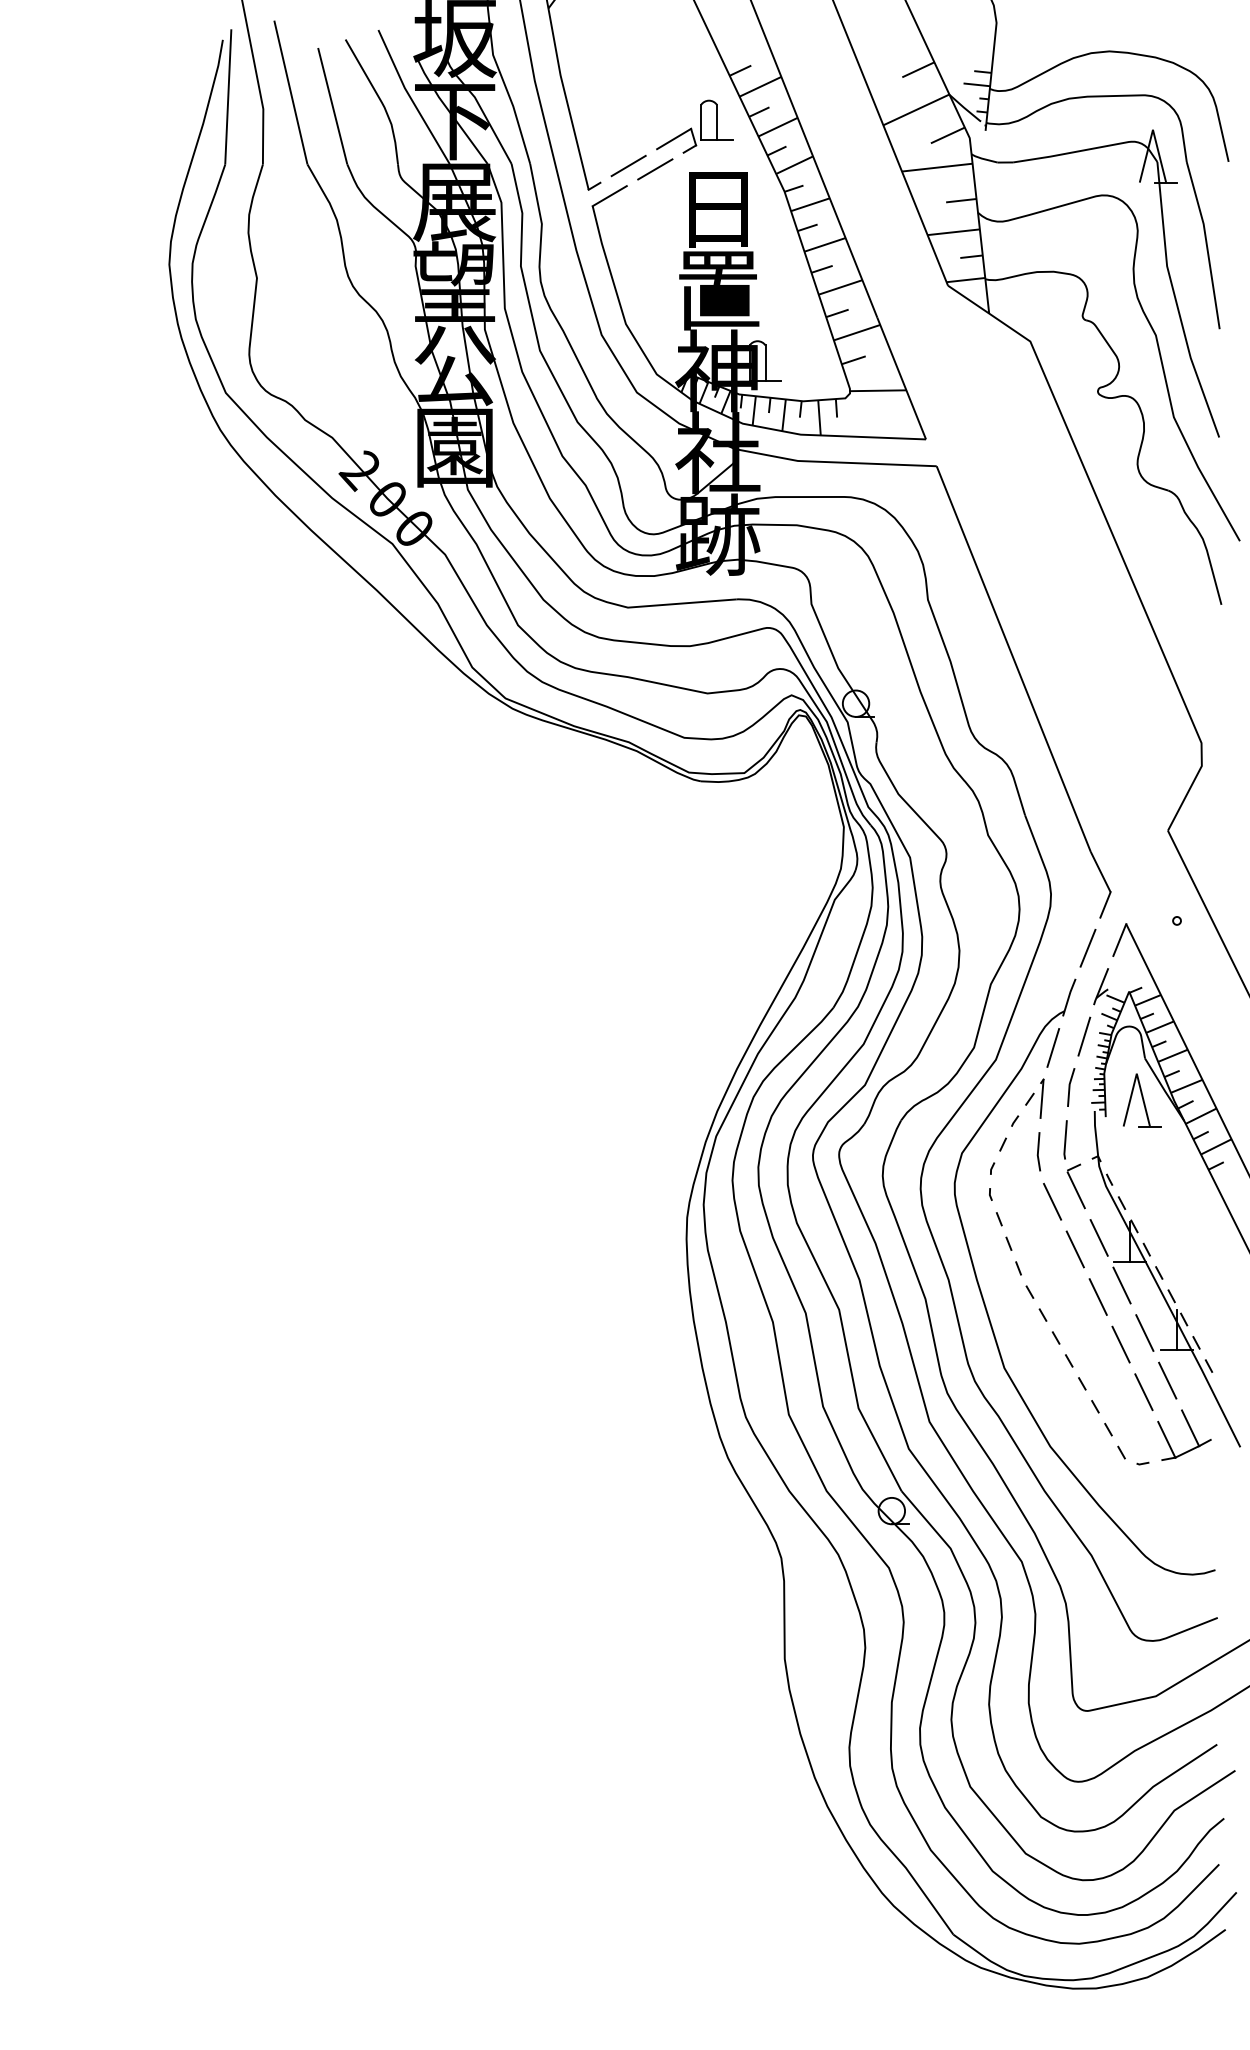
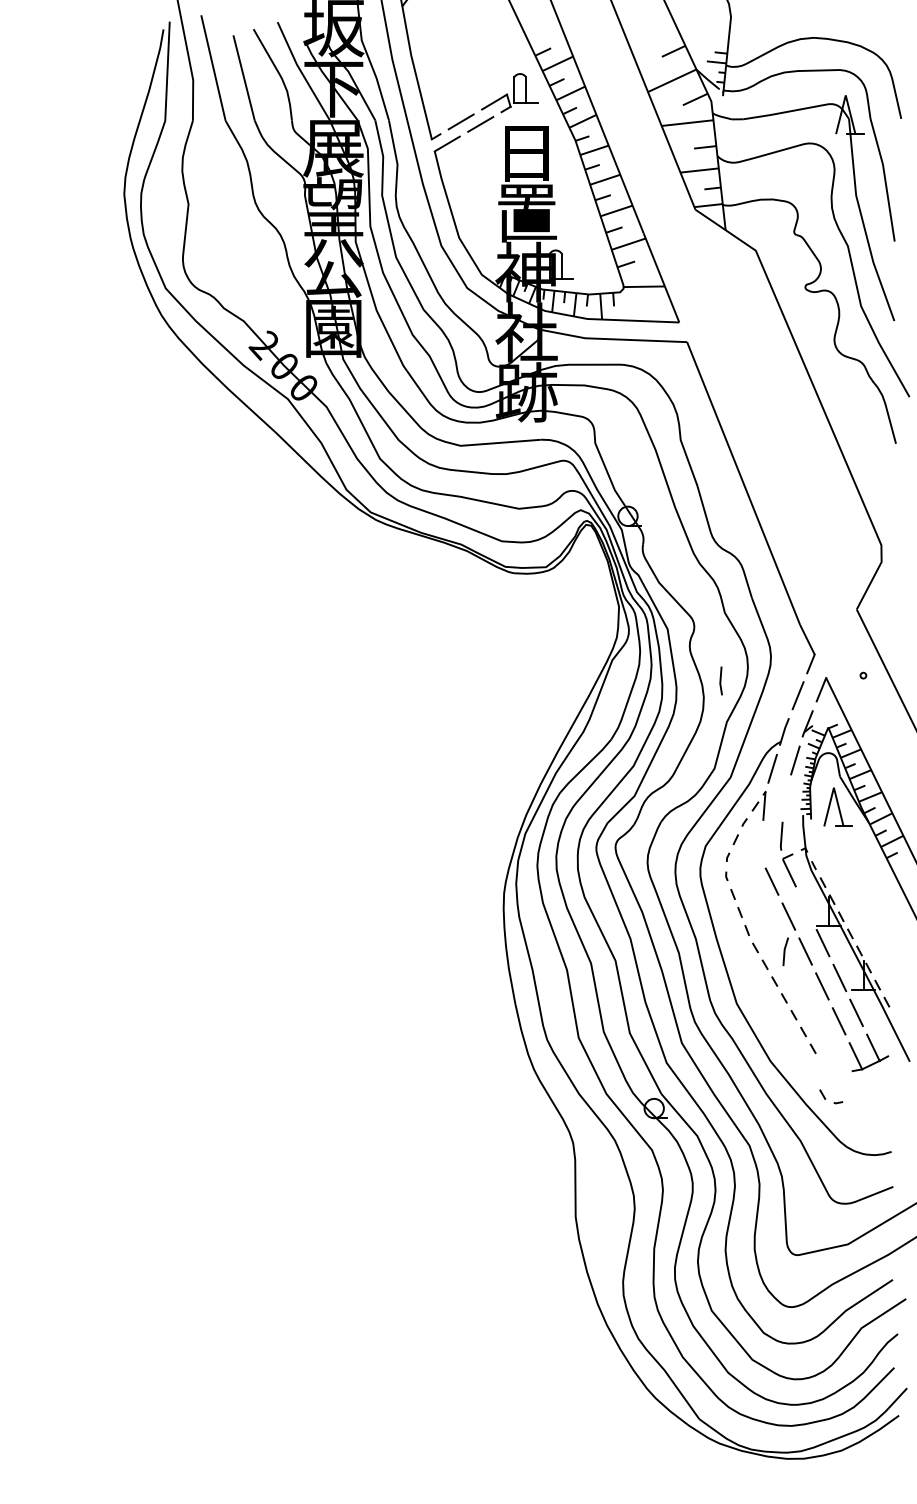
line: (1070, 1087) -> (785, 951), moved
line: (1038, 1151) -> (720, 680), moved
line: (1099, 1238) -> (806, 908), removed
part: (1133, 1455) -> (831, 1096), moved

